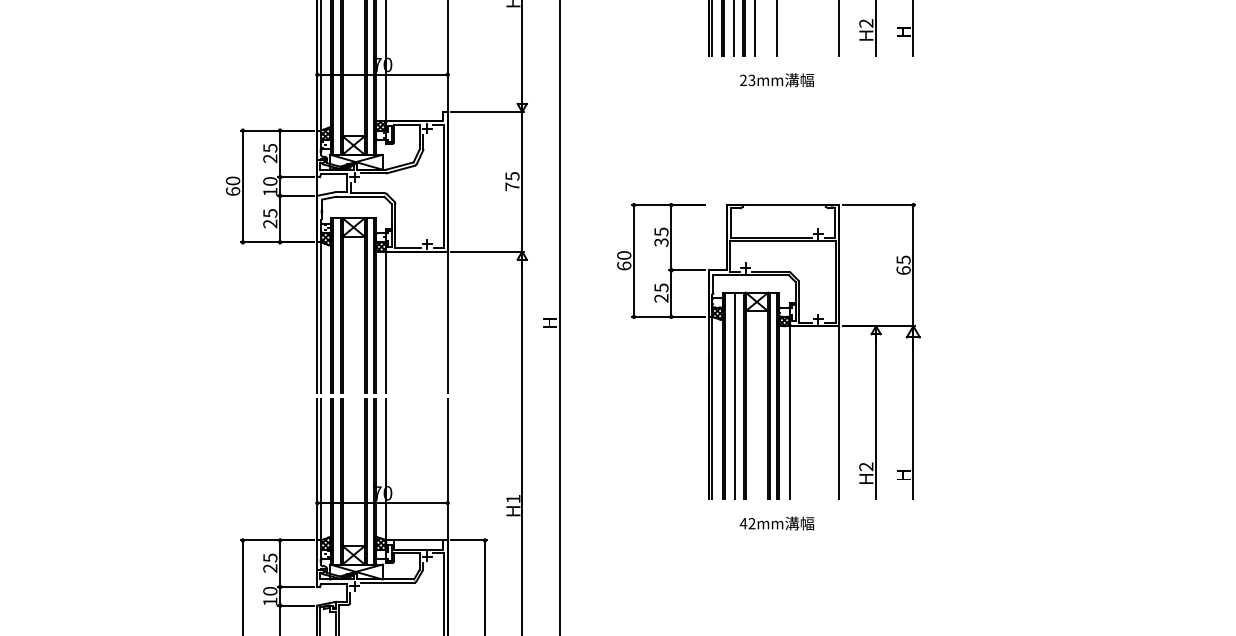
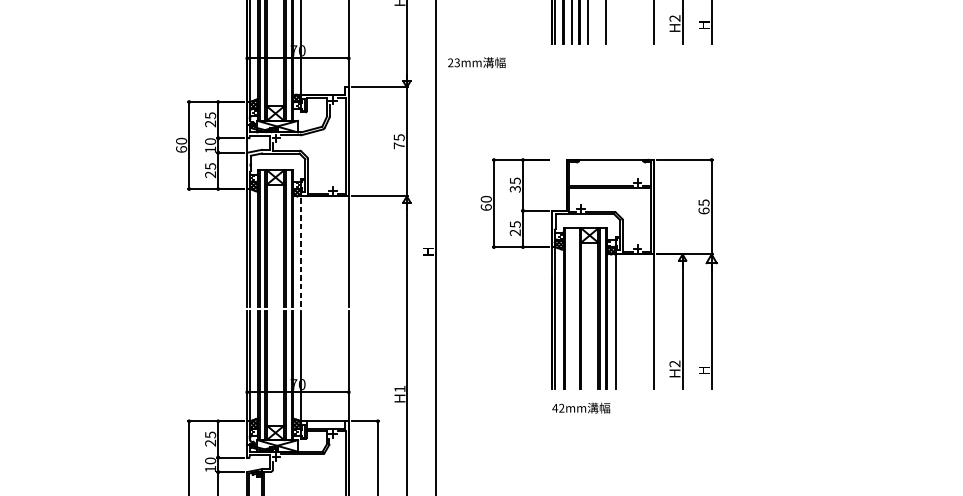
text: (777, 80) -> (477, 62), moved
line: (386, 322) -> (301, 251), solid -> dashed
line: (734, 395) -> (572, 308), removed
text: (776, 523) -> (580, 408), moved

